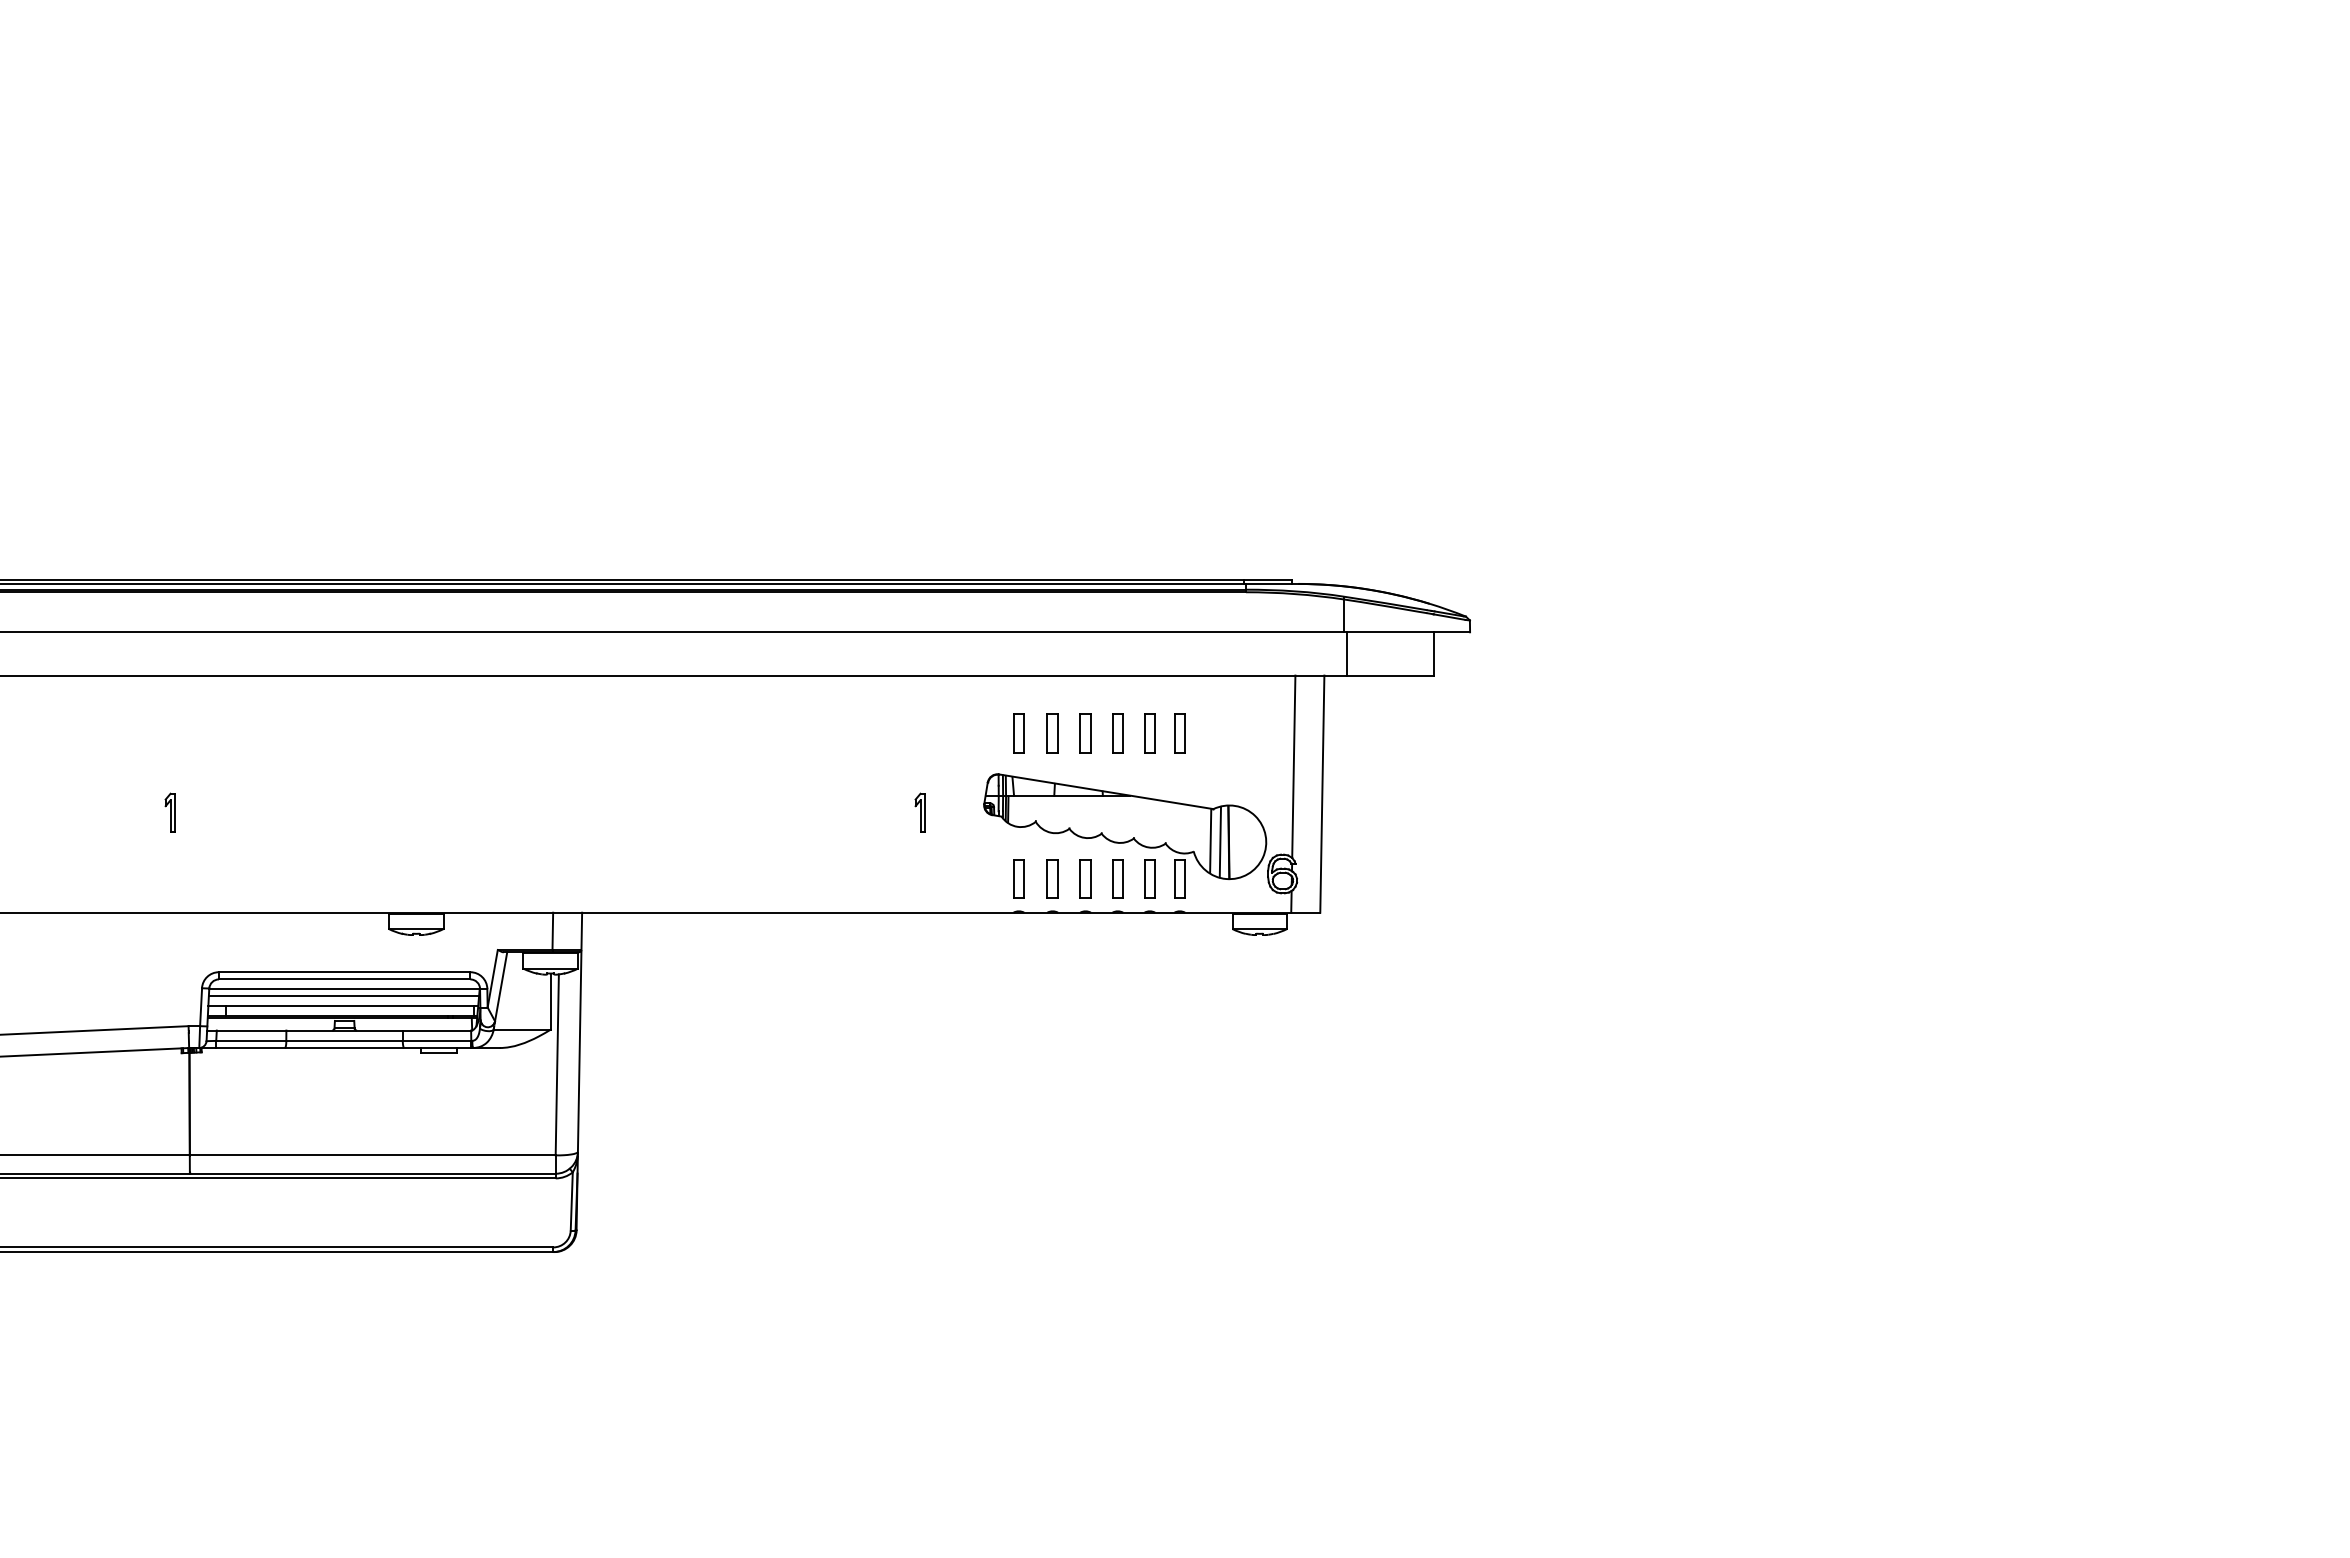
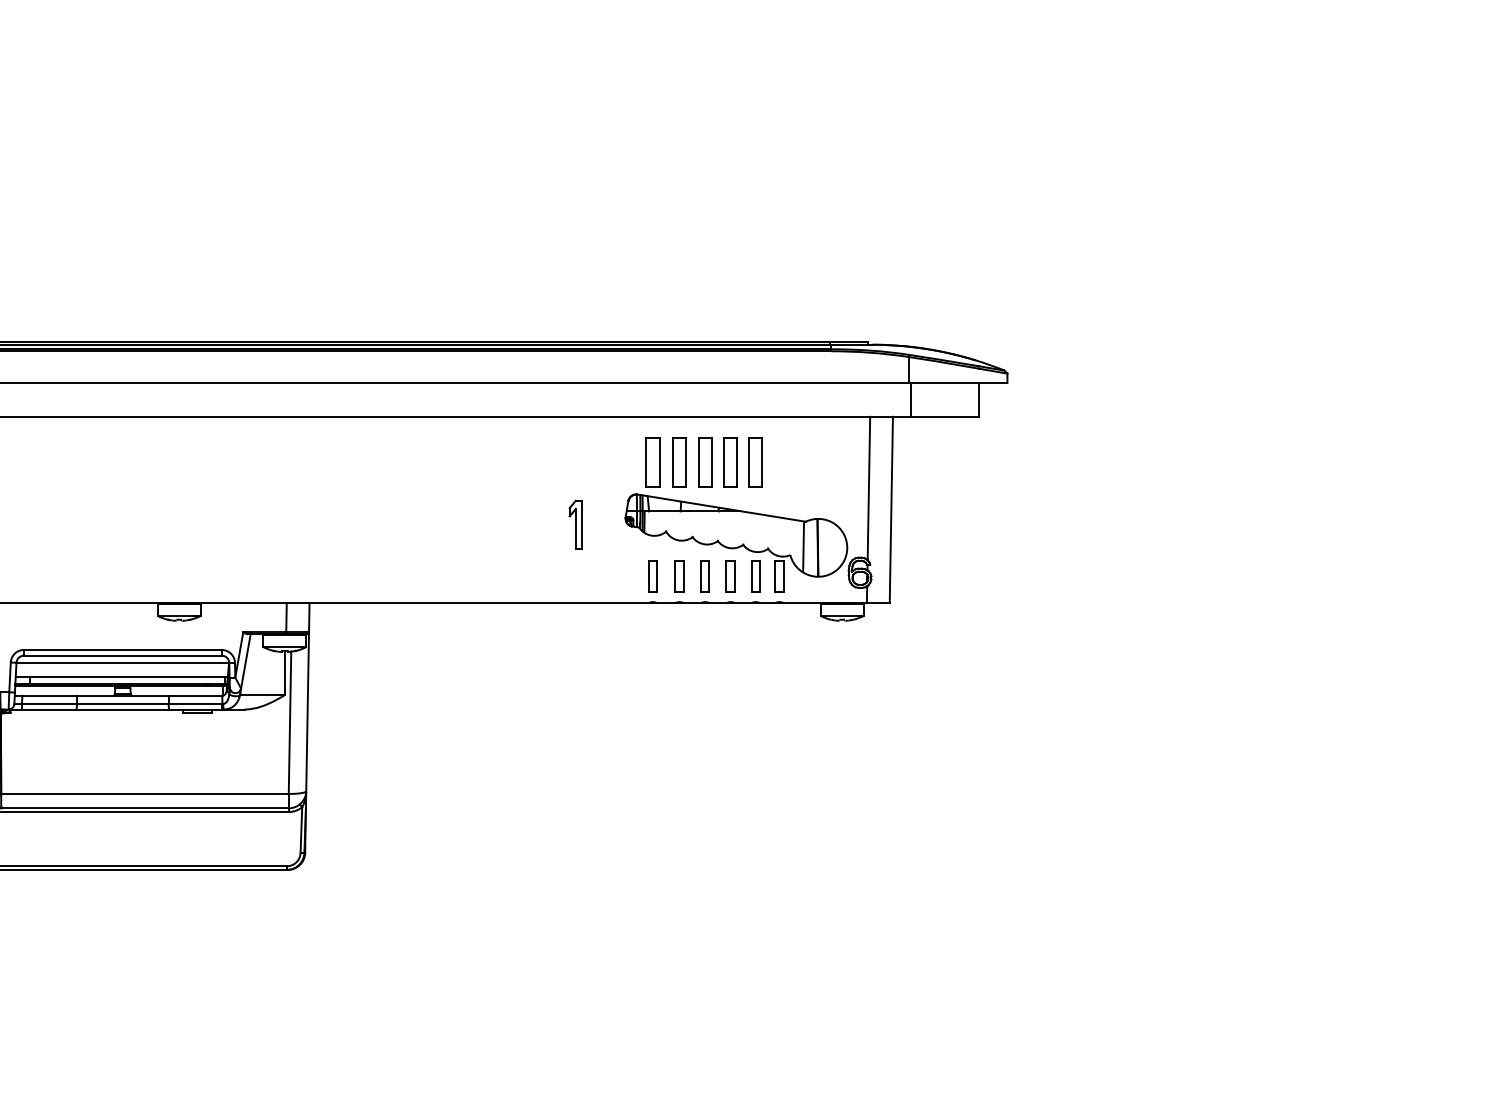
part: (1018, 733) -> (652, 462), size x1.6
part: (1052, 733) -> (679, 462), size x1.6
part: (1085, 733) -> (705, 462), size x1.6
part: (1117, 733) -> (730, 462), size x1.6
part: (1149, 733) -> (755, 462), size x1.6
part: (1179, 733) -> (779, 462), removed
part: (919, 812) -> (574, 524), size x1.6
line: (1220, 842) -> (811, 547), removed
line: (343, 995) -> (121, 668), removed

